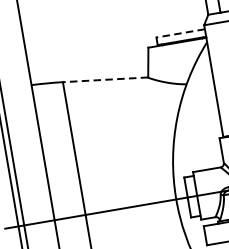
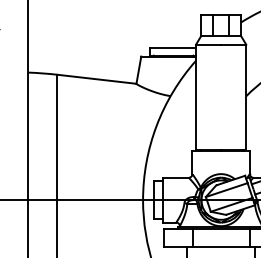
line: (181, 33) -> (173, 48), dashed -> solid
line: (105, 80) -> (96, 79), dashed -> solid

